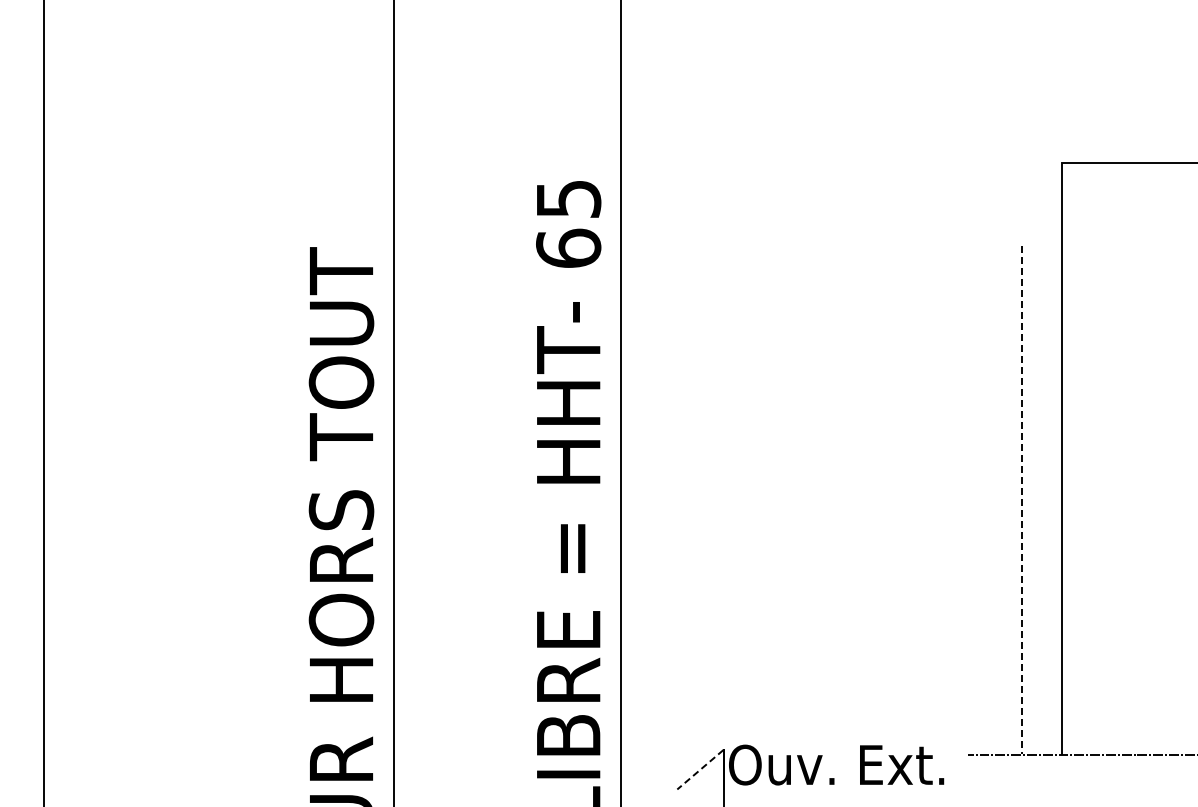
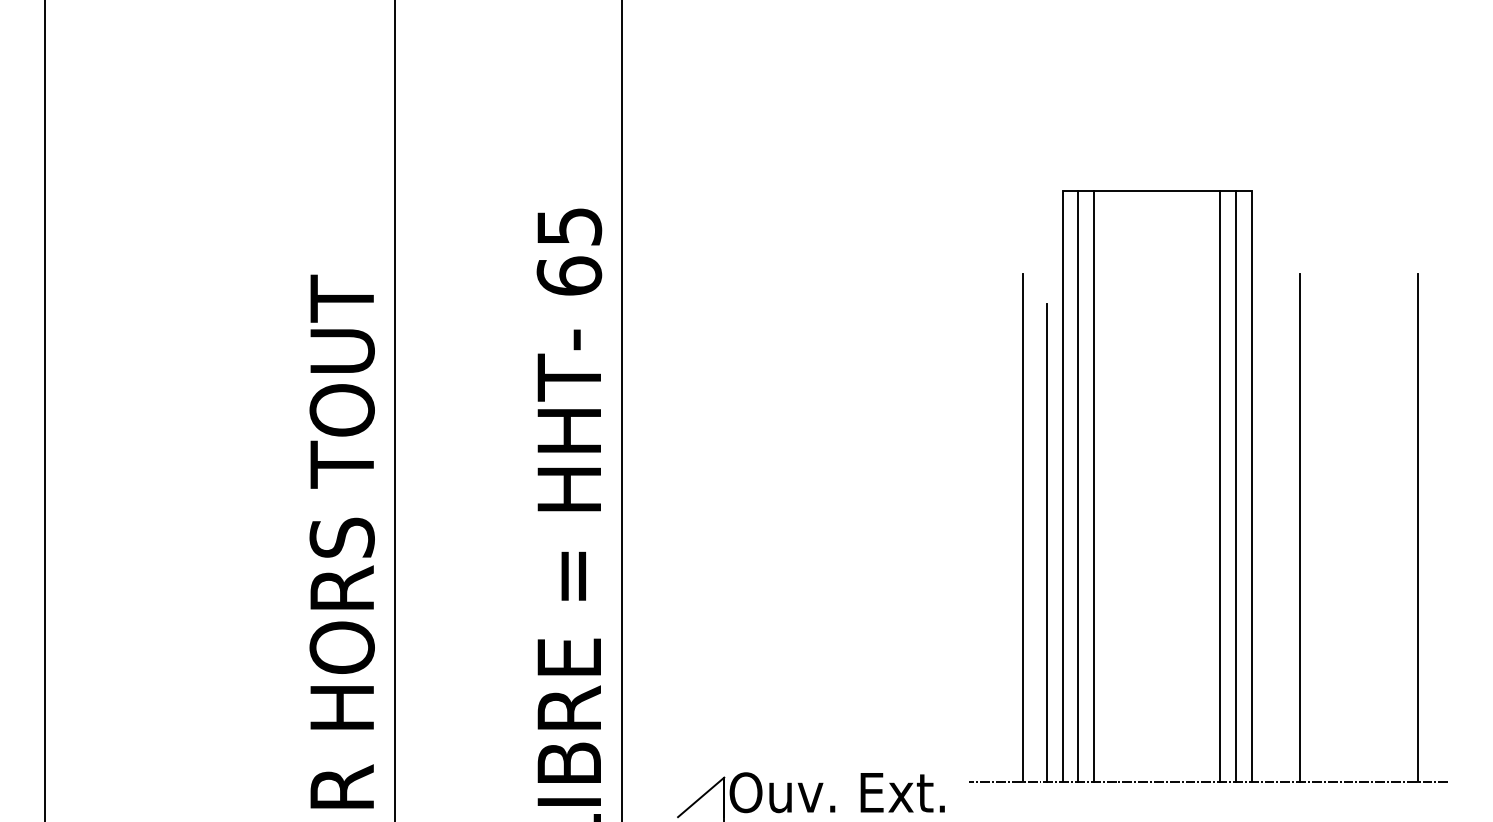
line: (1077, 458) -> (1078, 486), added
line: (1093, 458) -> (1094, 486), added
line: (1022, 500) -> (1023, 528), dashed -> solid
line: (1045, 514) -> (1046, 542), added
line: (699, 769) -> (700, 797), dashed -> solid

